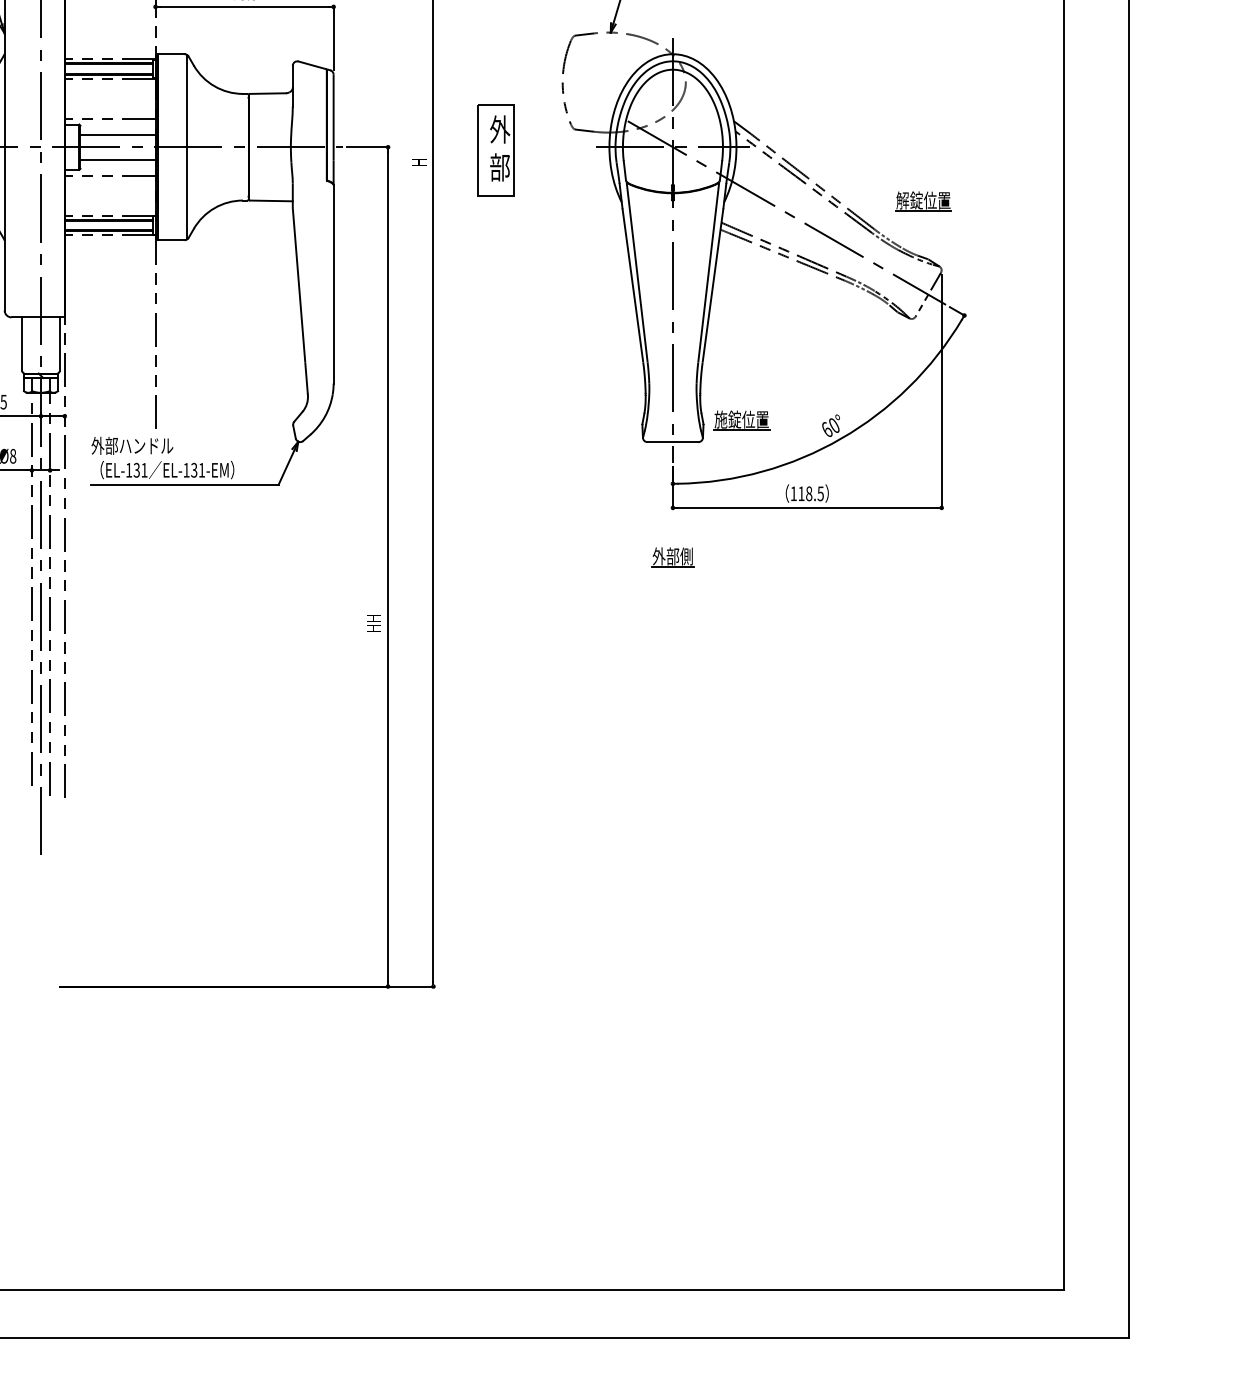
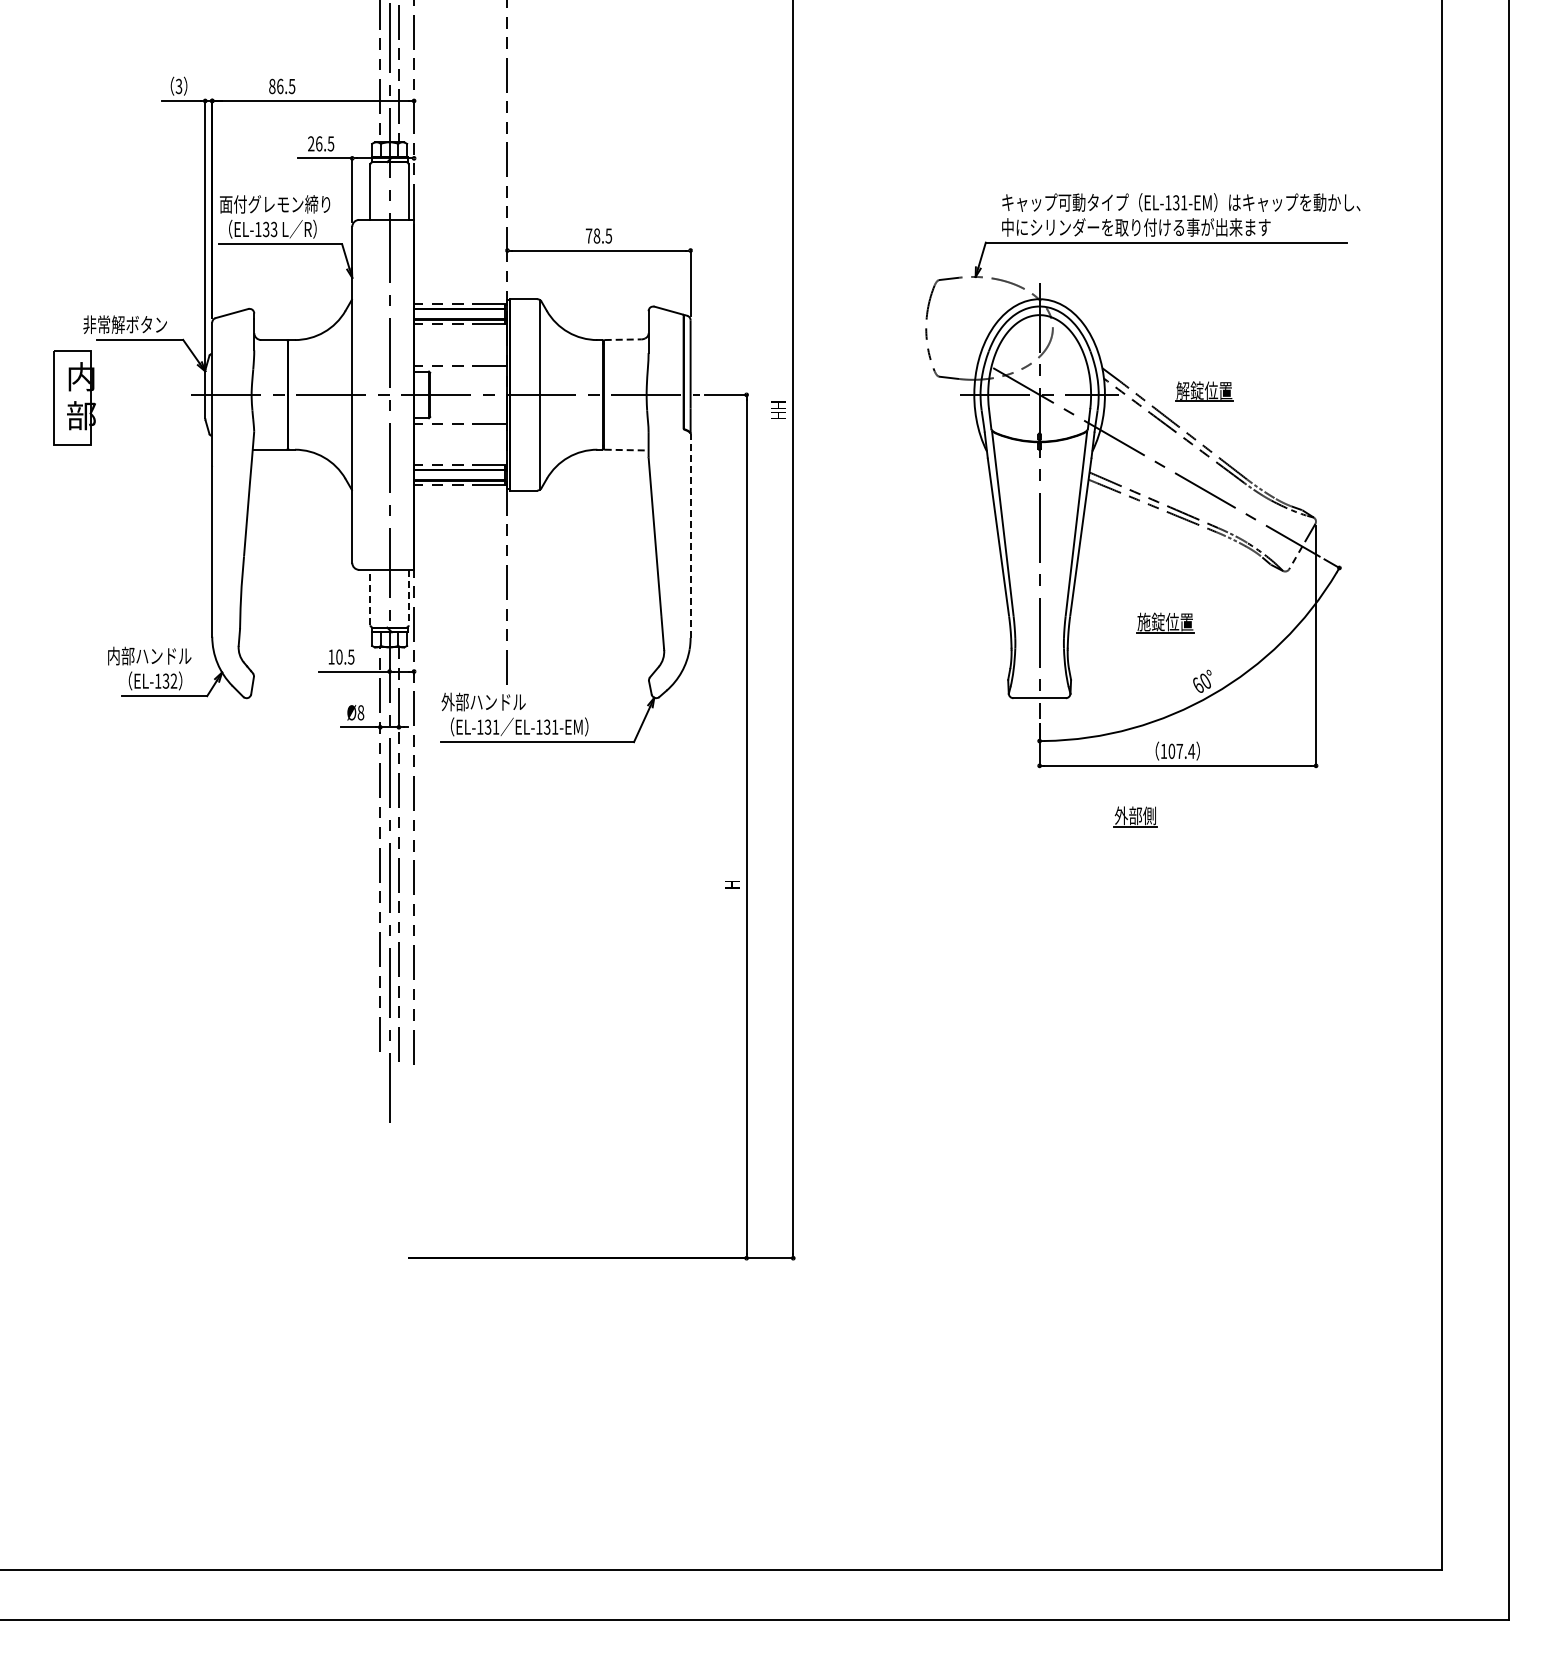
line: (268, 93) -> (623, 339), solid -> dashed
line: (117, 135) -> (468, 382), removed
part: (495, 149) -> (857, 397), removed
line: (117, 159) -> (468, 407), removed
text: (419, 161) -> (778, 409), H -> HH
line: (271, 201) -> (626, 450), solid -> dashed
part: (923, 201) -> (1204, 391), moved
line: (333, 283) -> (690, 535), solid -> dashed
line: (22, 344) -> (370, 597), solid -> dashed
line: (59, 344) -> (408, 597), solid -> dashed
part: (741, 420) -> (1165, 622), moved
text: (810, 492) -> (1181, 750), 118.5 -> 107.4
part: (672, 557) -> (1135, 816), moved
text: (374, 623) -> (732, 884), HH -> H

